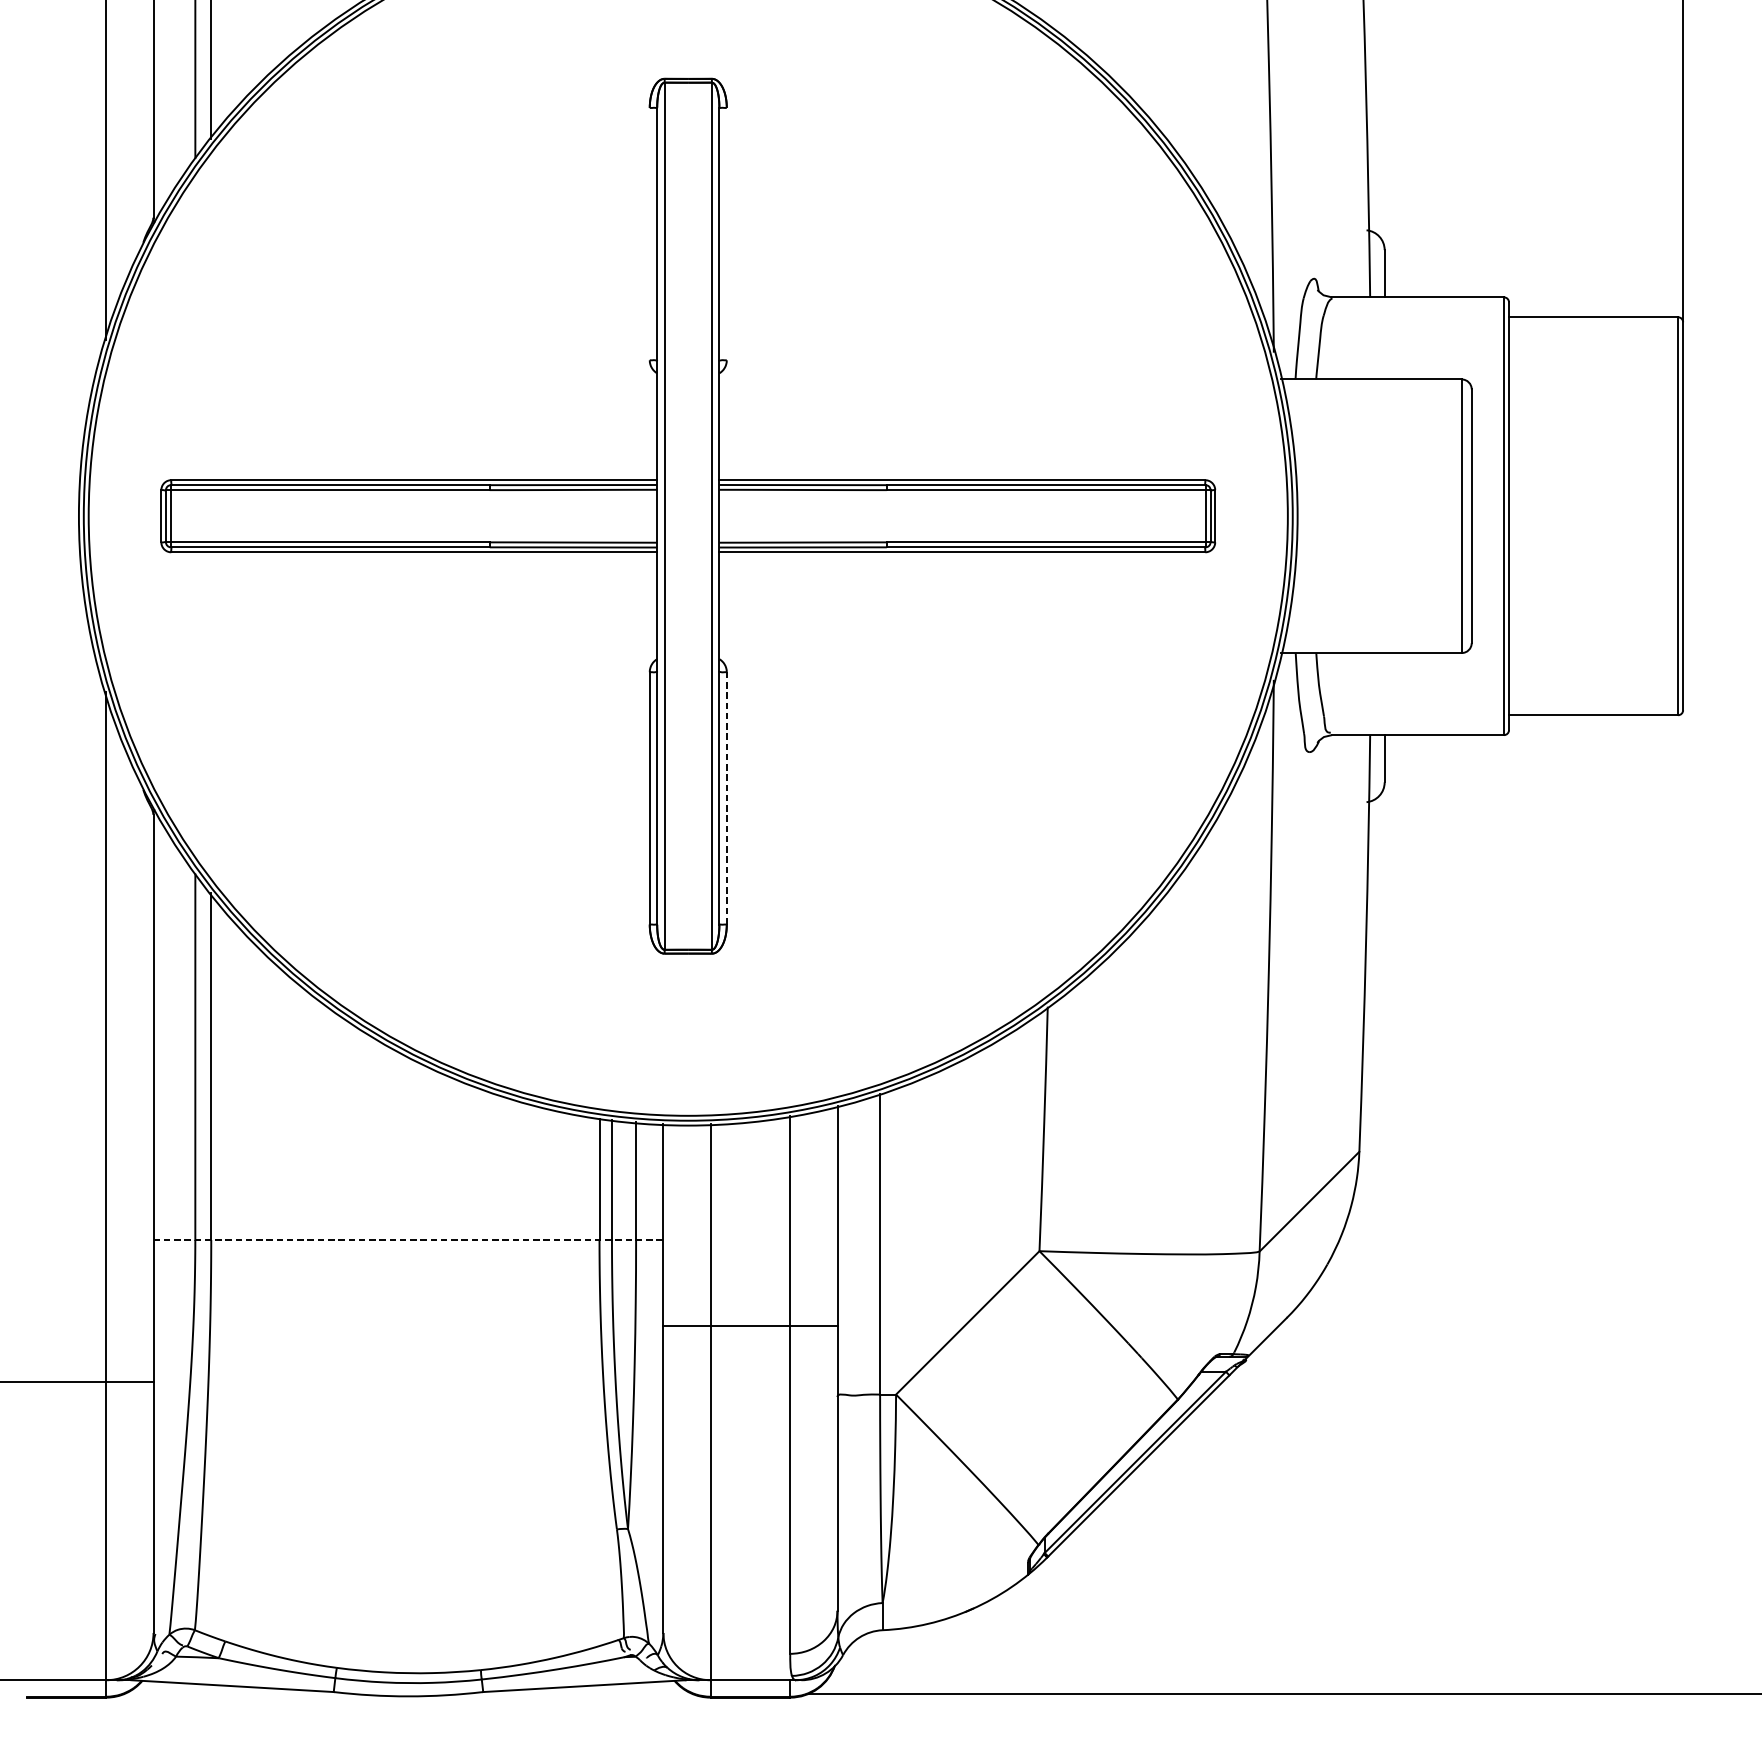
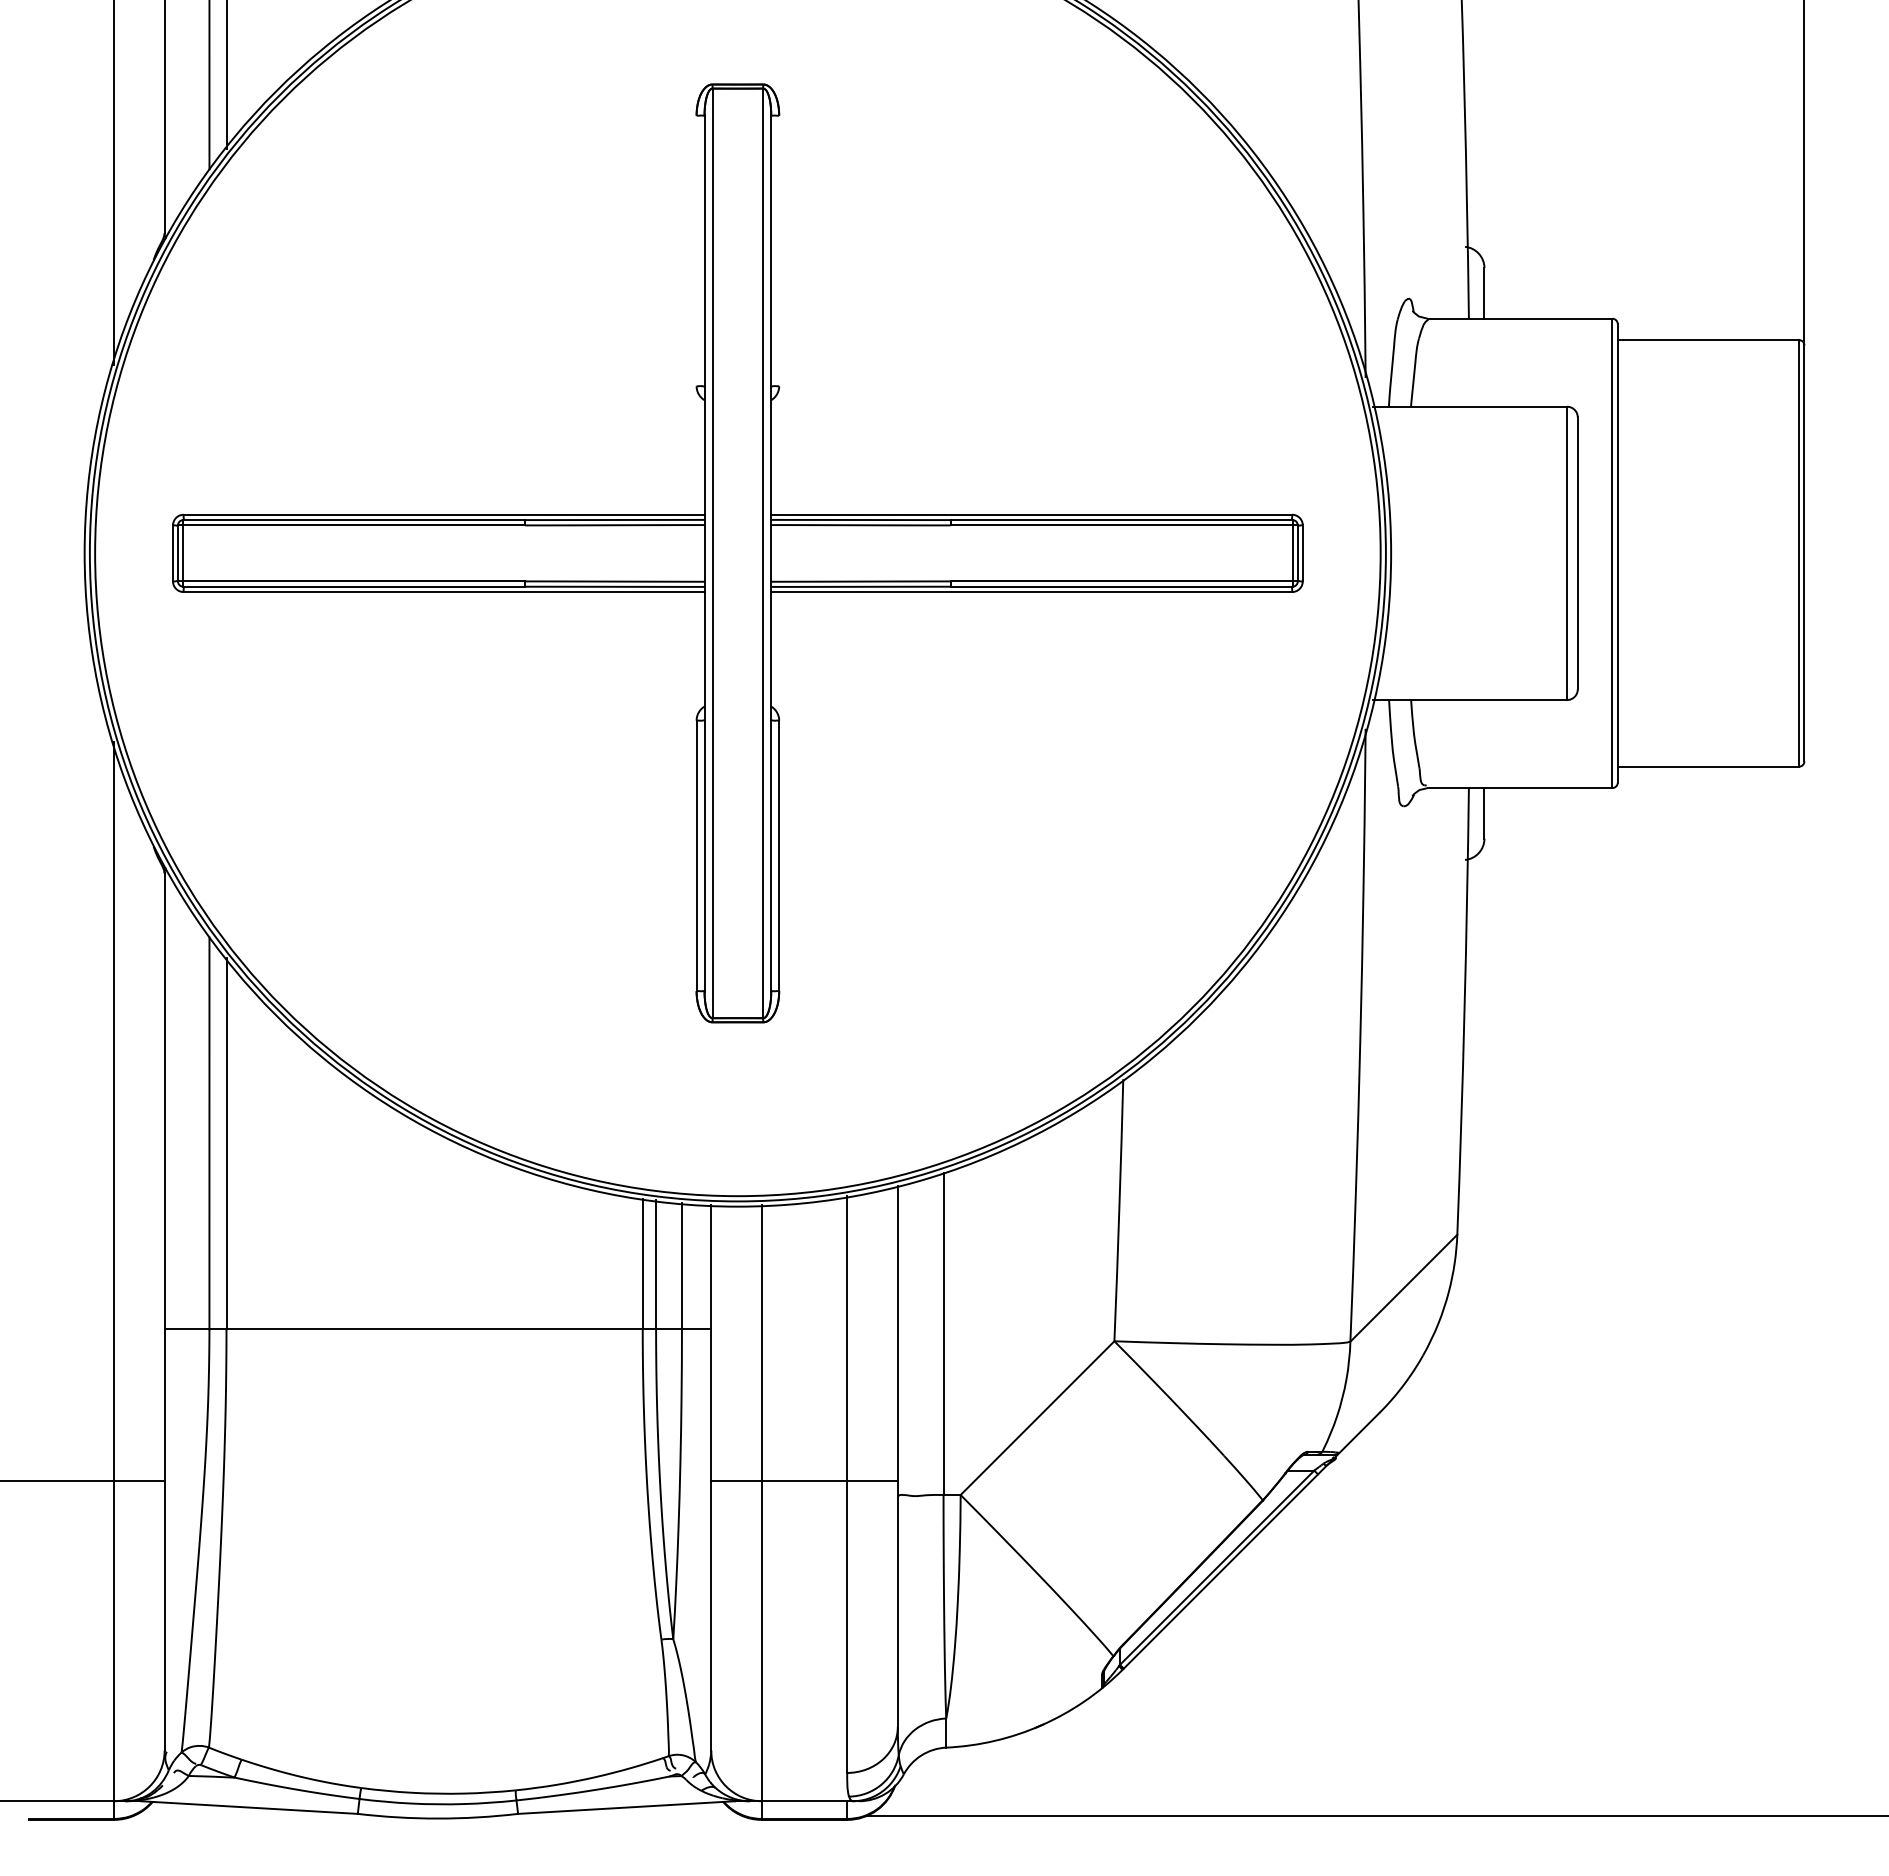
line: (727, 798) -> (779, 855), dashed -> solid
line: (409, 1240) -> (438, 1329), dashed -> solid
line: (750, 1326) -> (804, 1481), moved

